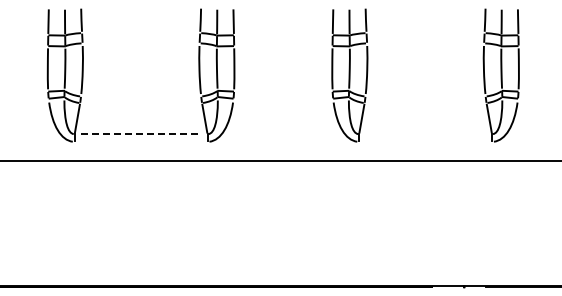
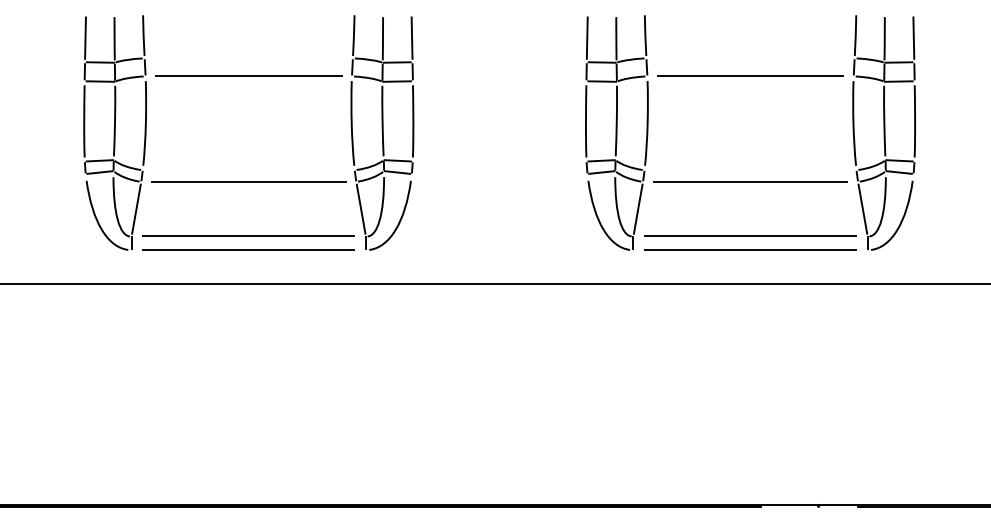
line: (140, 43) -> (247, 76), added
line: (425, 43) -> (750, 76), added
line: (140, 103) -> (247, 182), added
line: (425, 103) -> (750, 182), added
line: (141, 134) -> (249, 237), dashed -> solid
line: (425, 134) -> (750, 237), added
line: (140, 141) -> (247, 249), added
line: (425, 141) -> (750, 249), added

